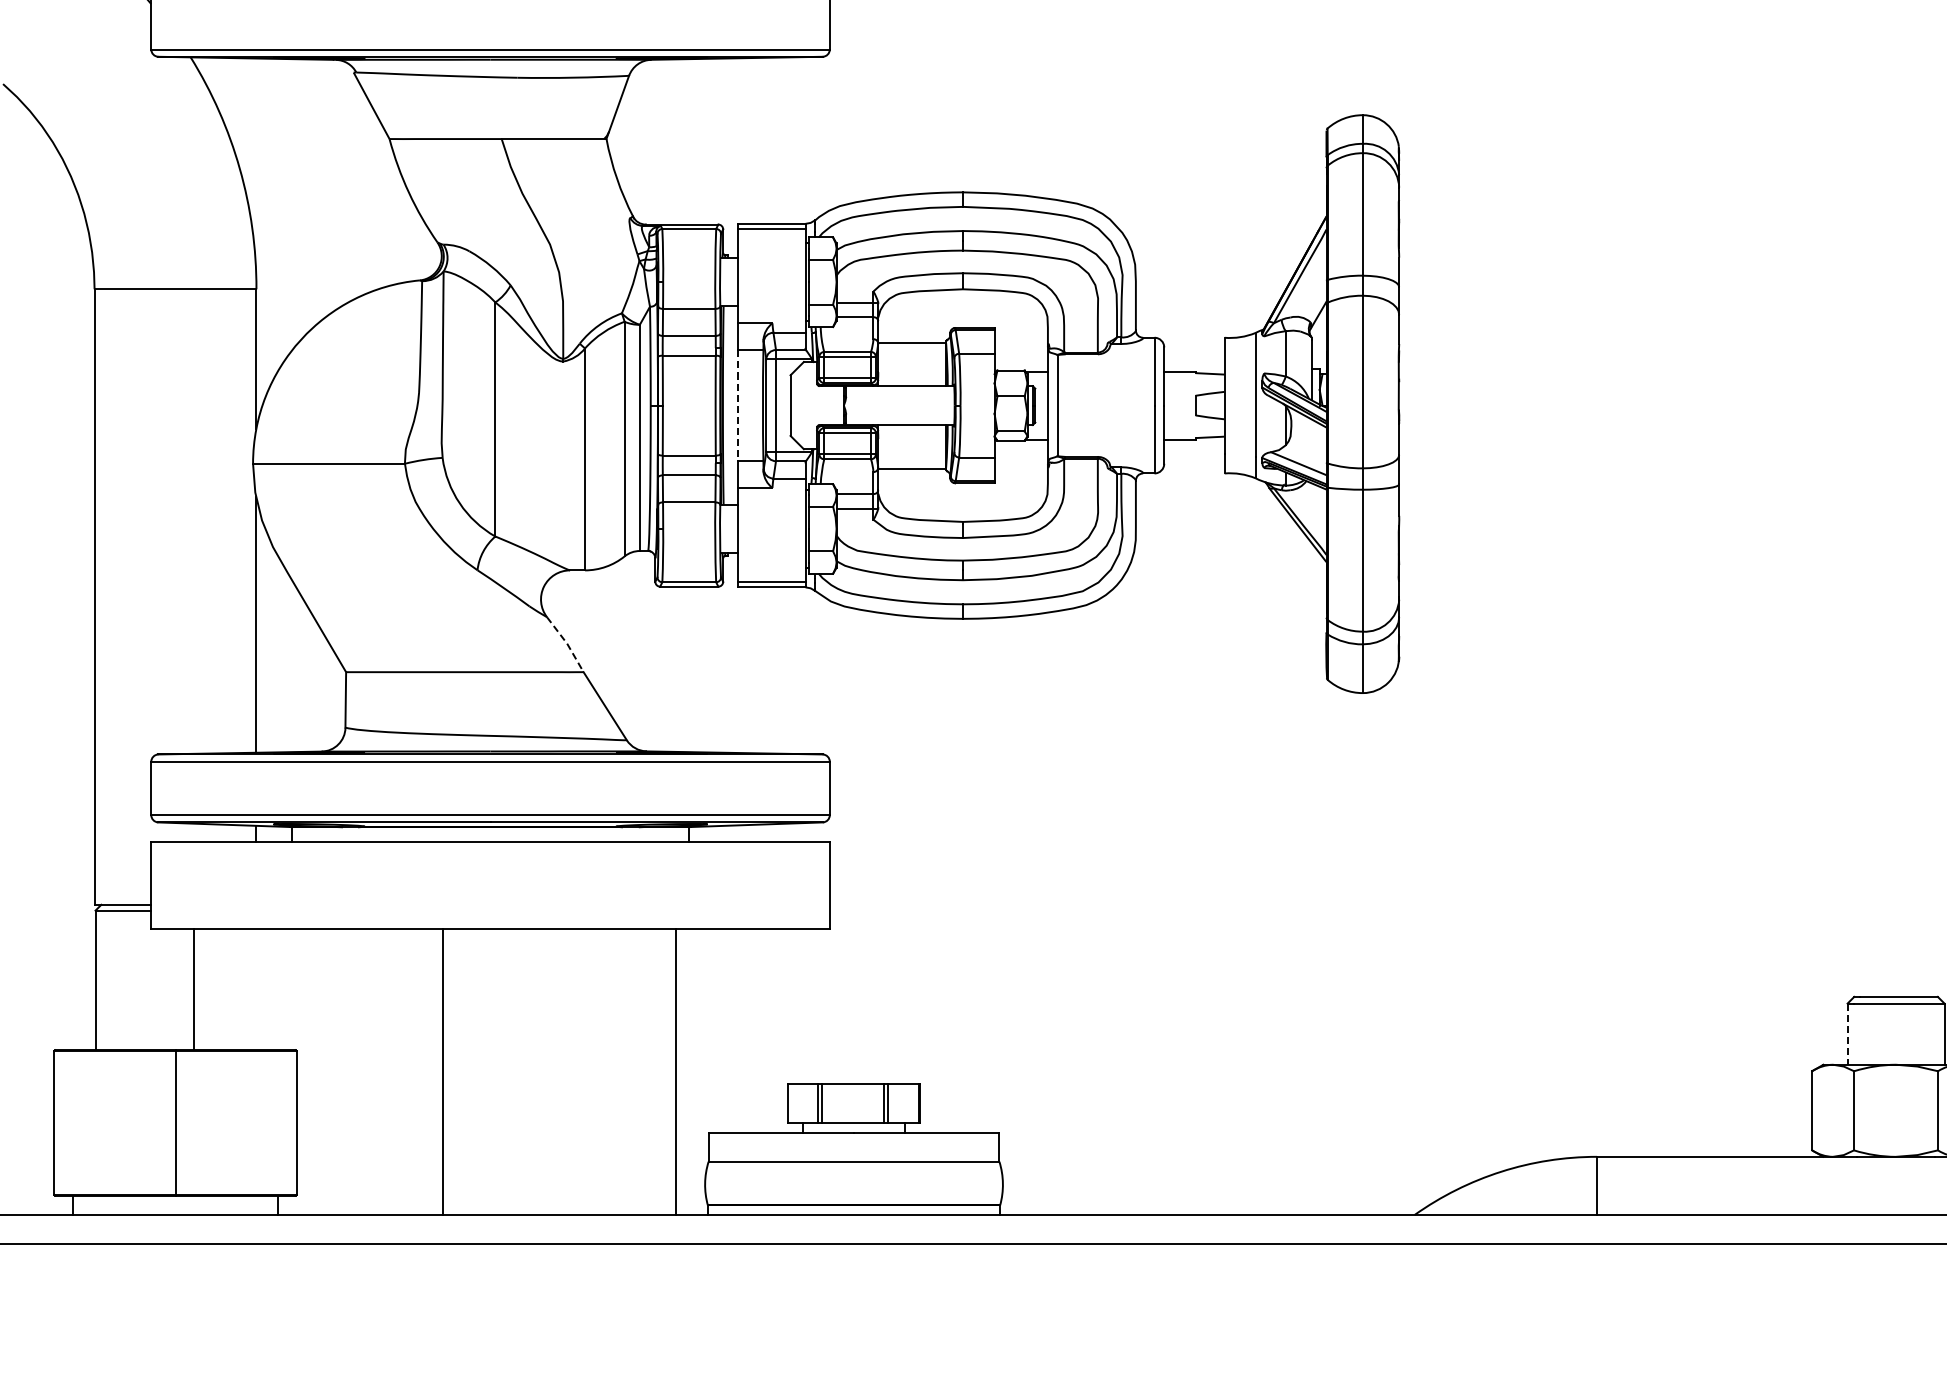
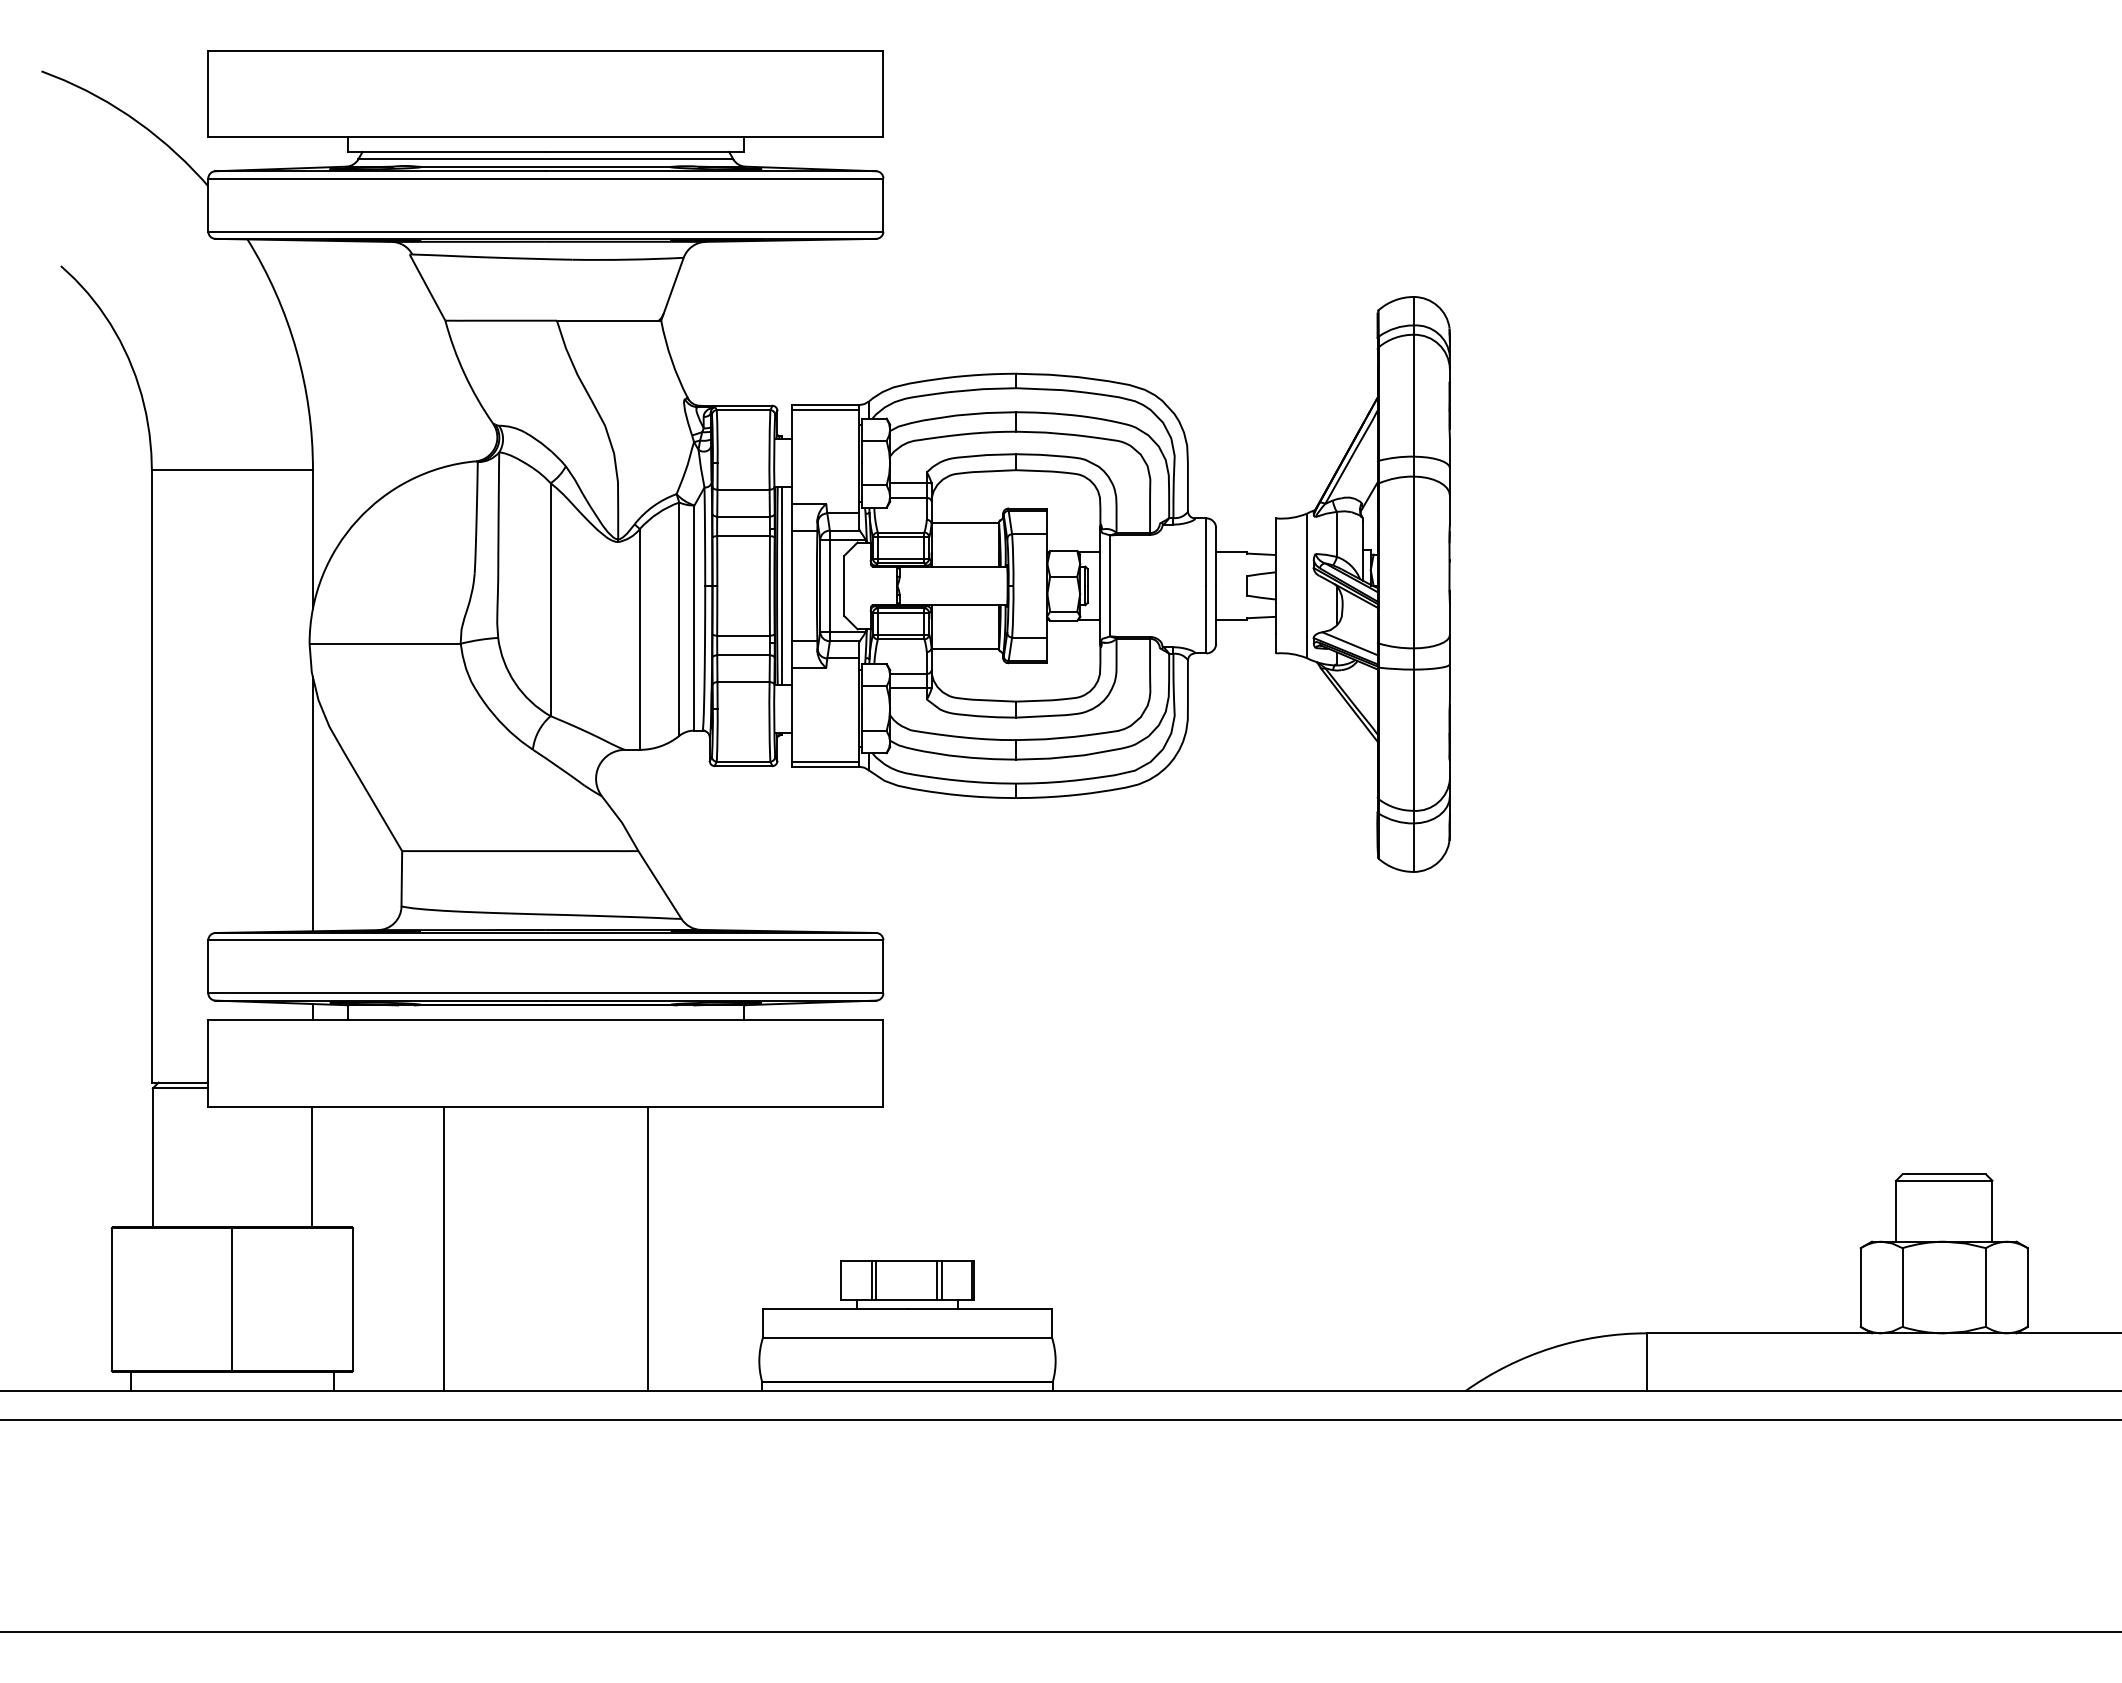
line: (728, 405) -> (782, 585), added
line: (737, 405) -> (791, 585), dashed -> solid
line: (567, 643) -> (622, 822), dashed -> solid
line: (194, 989) -> (312, 1166), moved
line: (1848, 1034) -> (1896, 1211), dashed -> solid
line: (442, 1071) -> (444, 1248), moved
line: (676, 1071) -> (647, 1248), moved

